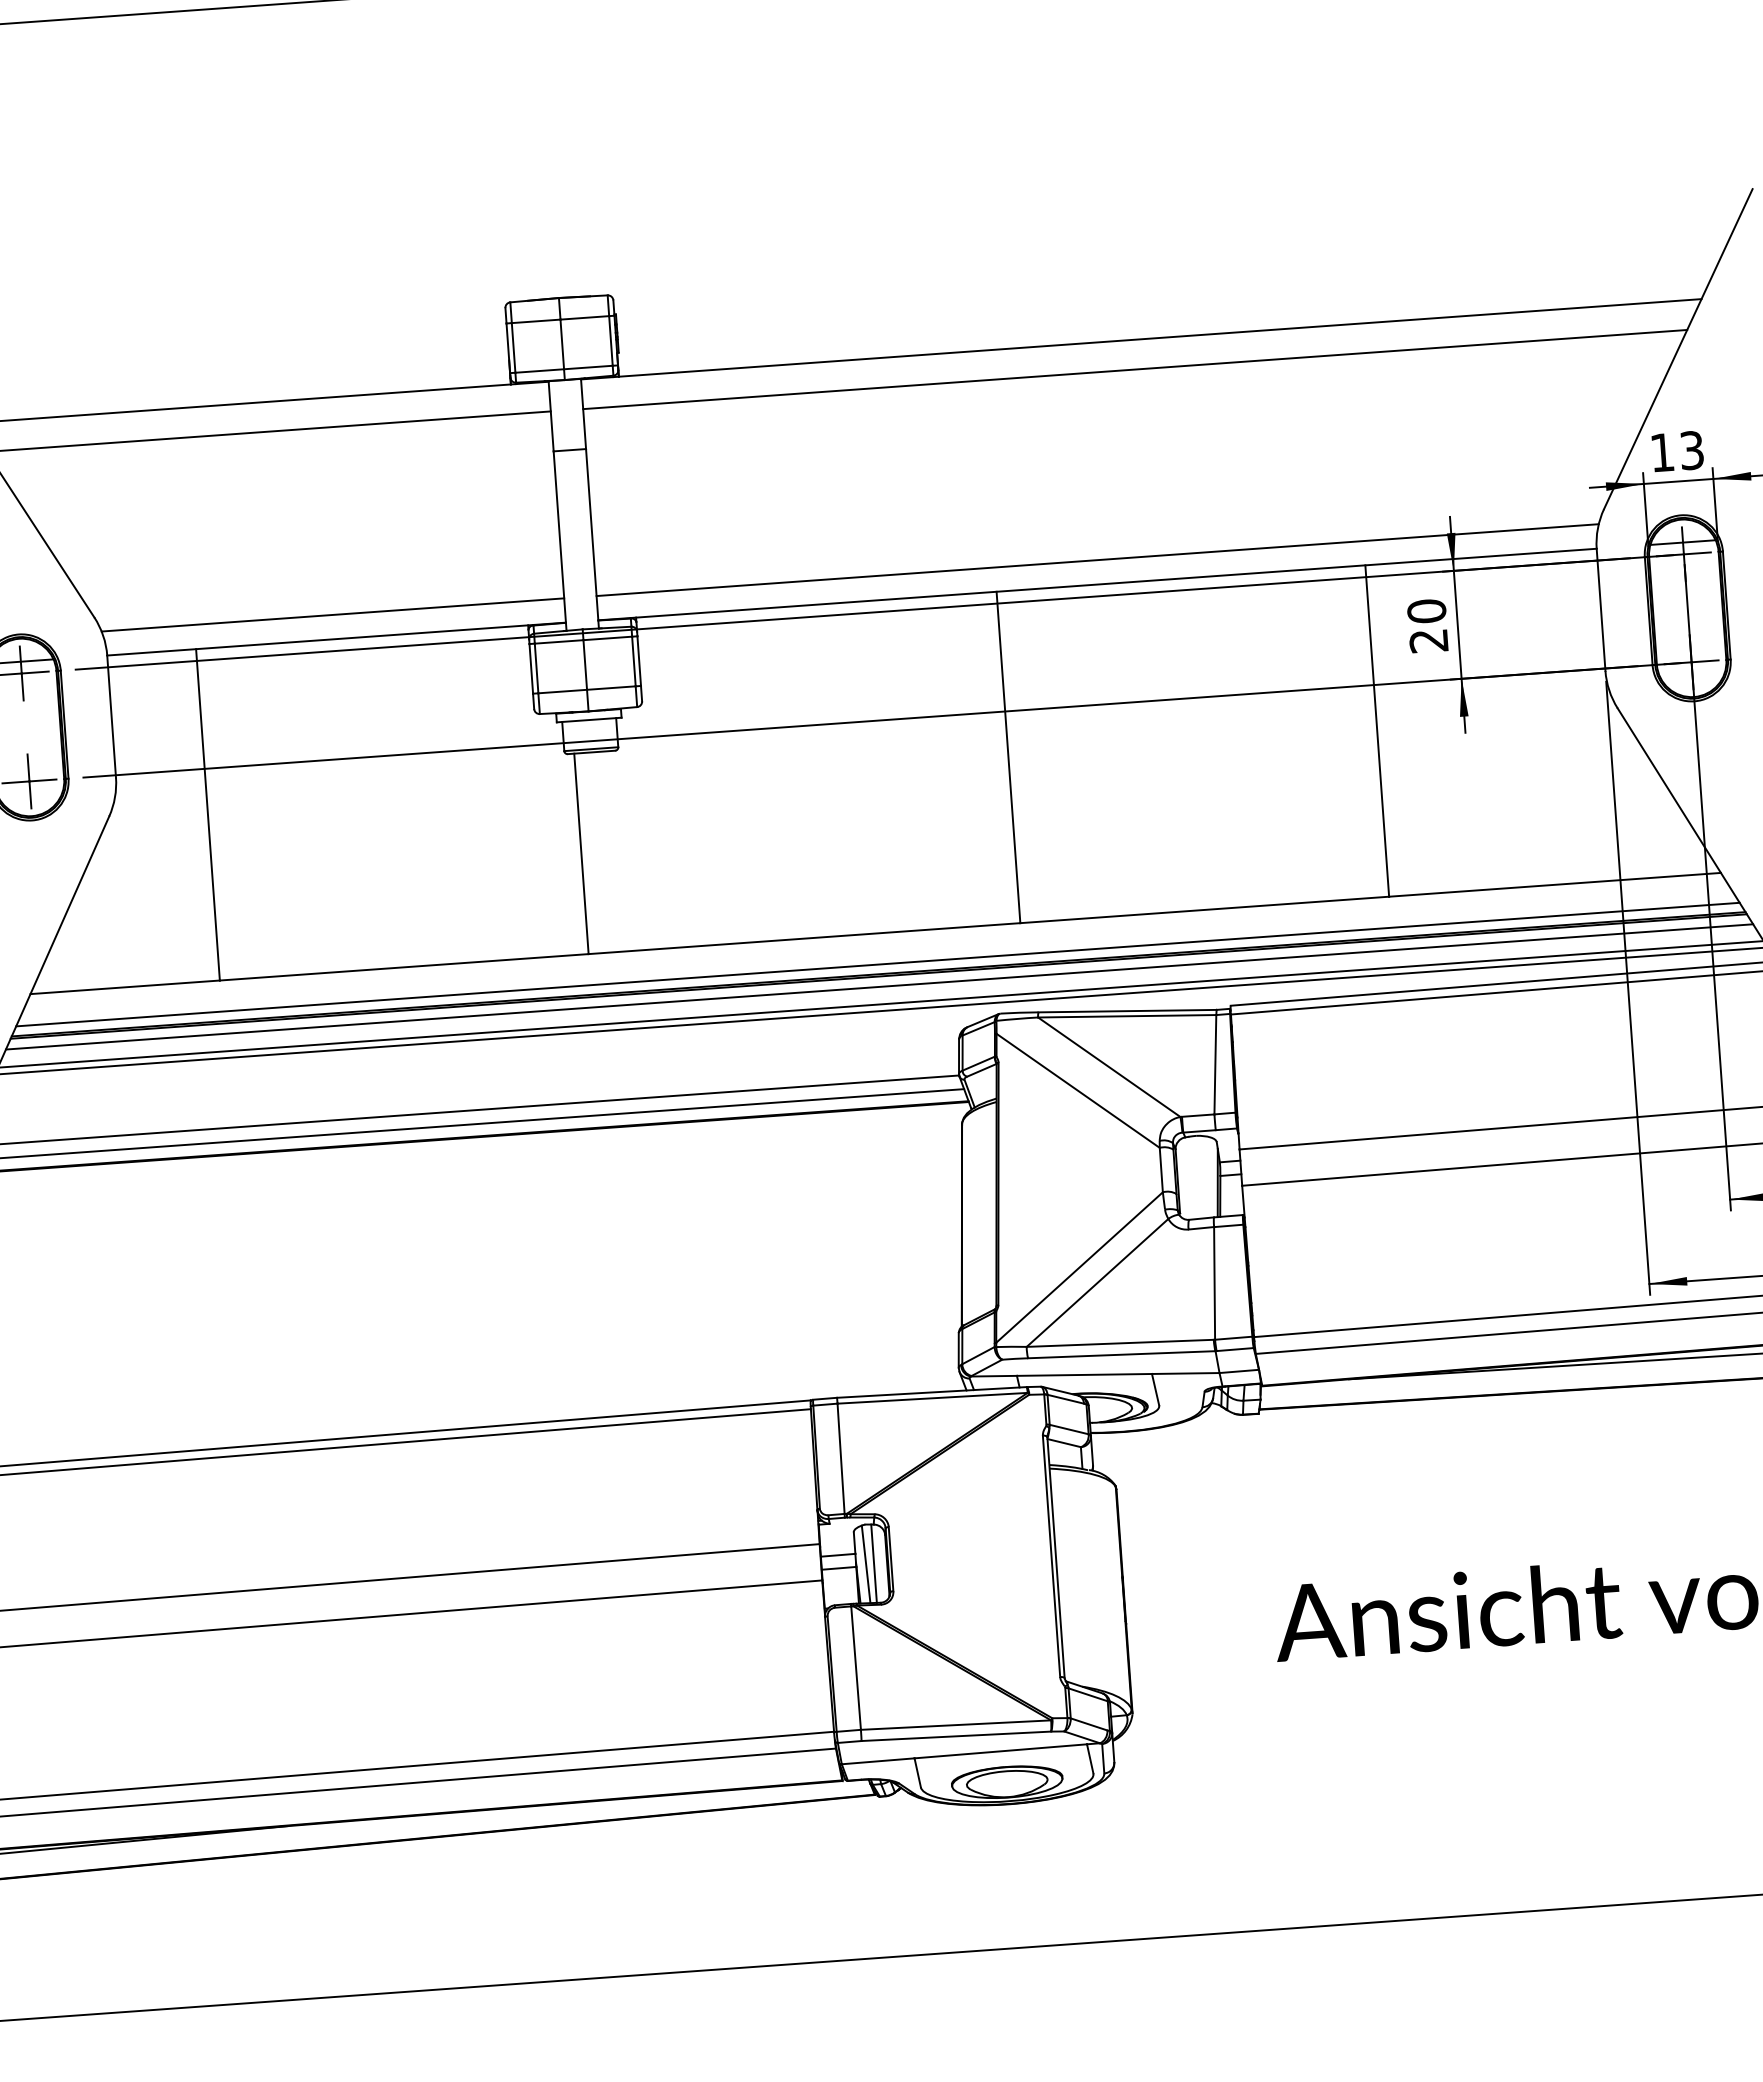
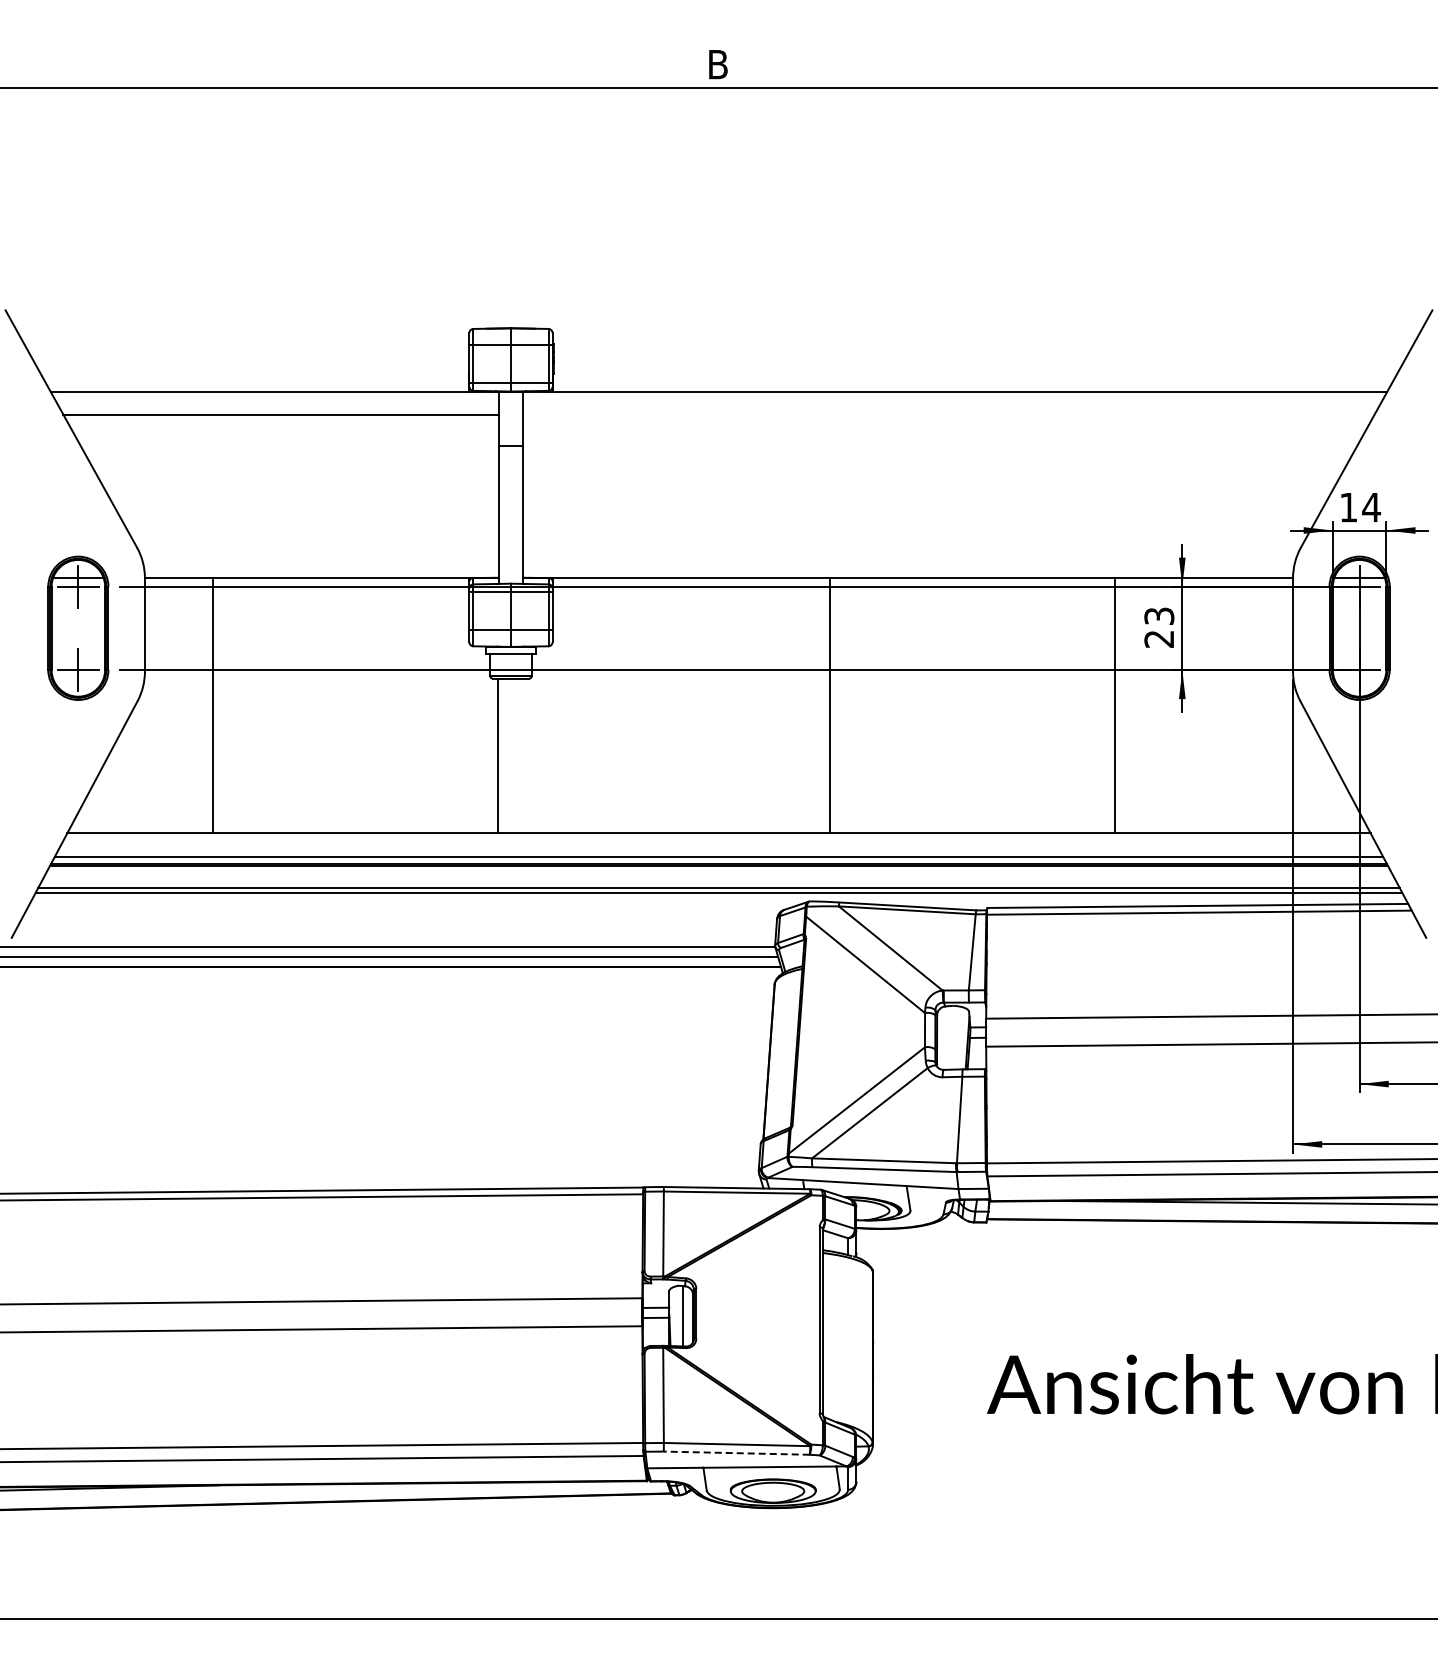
line: (1134, 369) -> (948, 414), removed
text: (1691, 450) -> (1371, 507), 13 -> 14
line: (1097, 559) -> (909, 558), removed
text: (1427, 611) -> (1159, 616), 20 -> 23
line: (331, 614) -> (319, 558), removed
line: (878, 987) -> (718, 874), removed
line: (865, 1564) -> (676, 1316), removed
line: (956, 1736) -> (736, 1453), solid -> dashed

